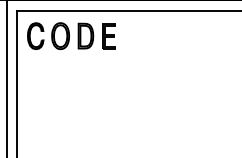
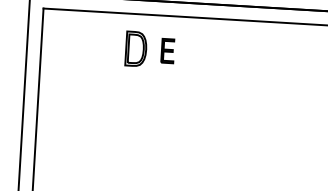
part: (48, 36) -> (84, 46), removed
part: (108, 36) -> (167, 51), size x0.7

